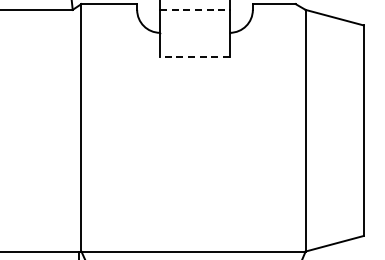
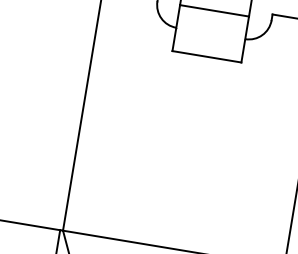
line: (195, 9) -> (215, 10), dashed -> solid
line: (195, 56) -> (207, 56), dashed -> solid

